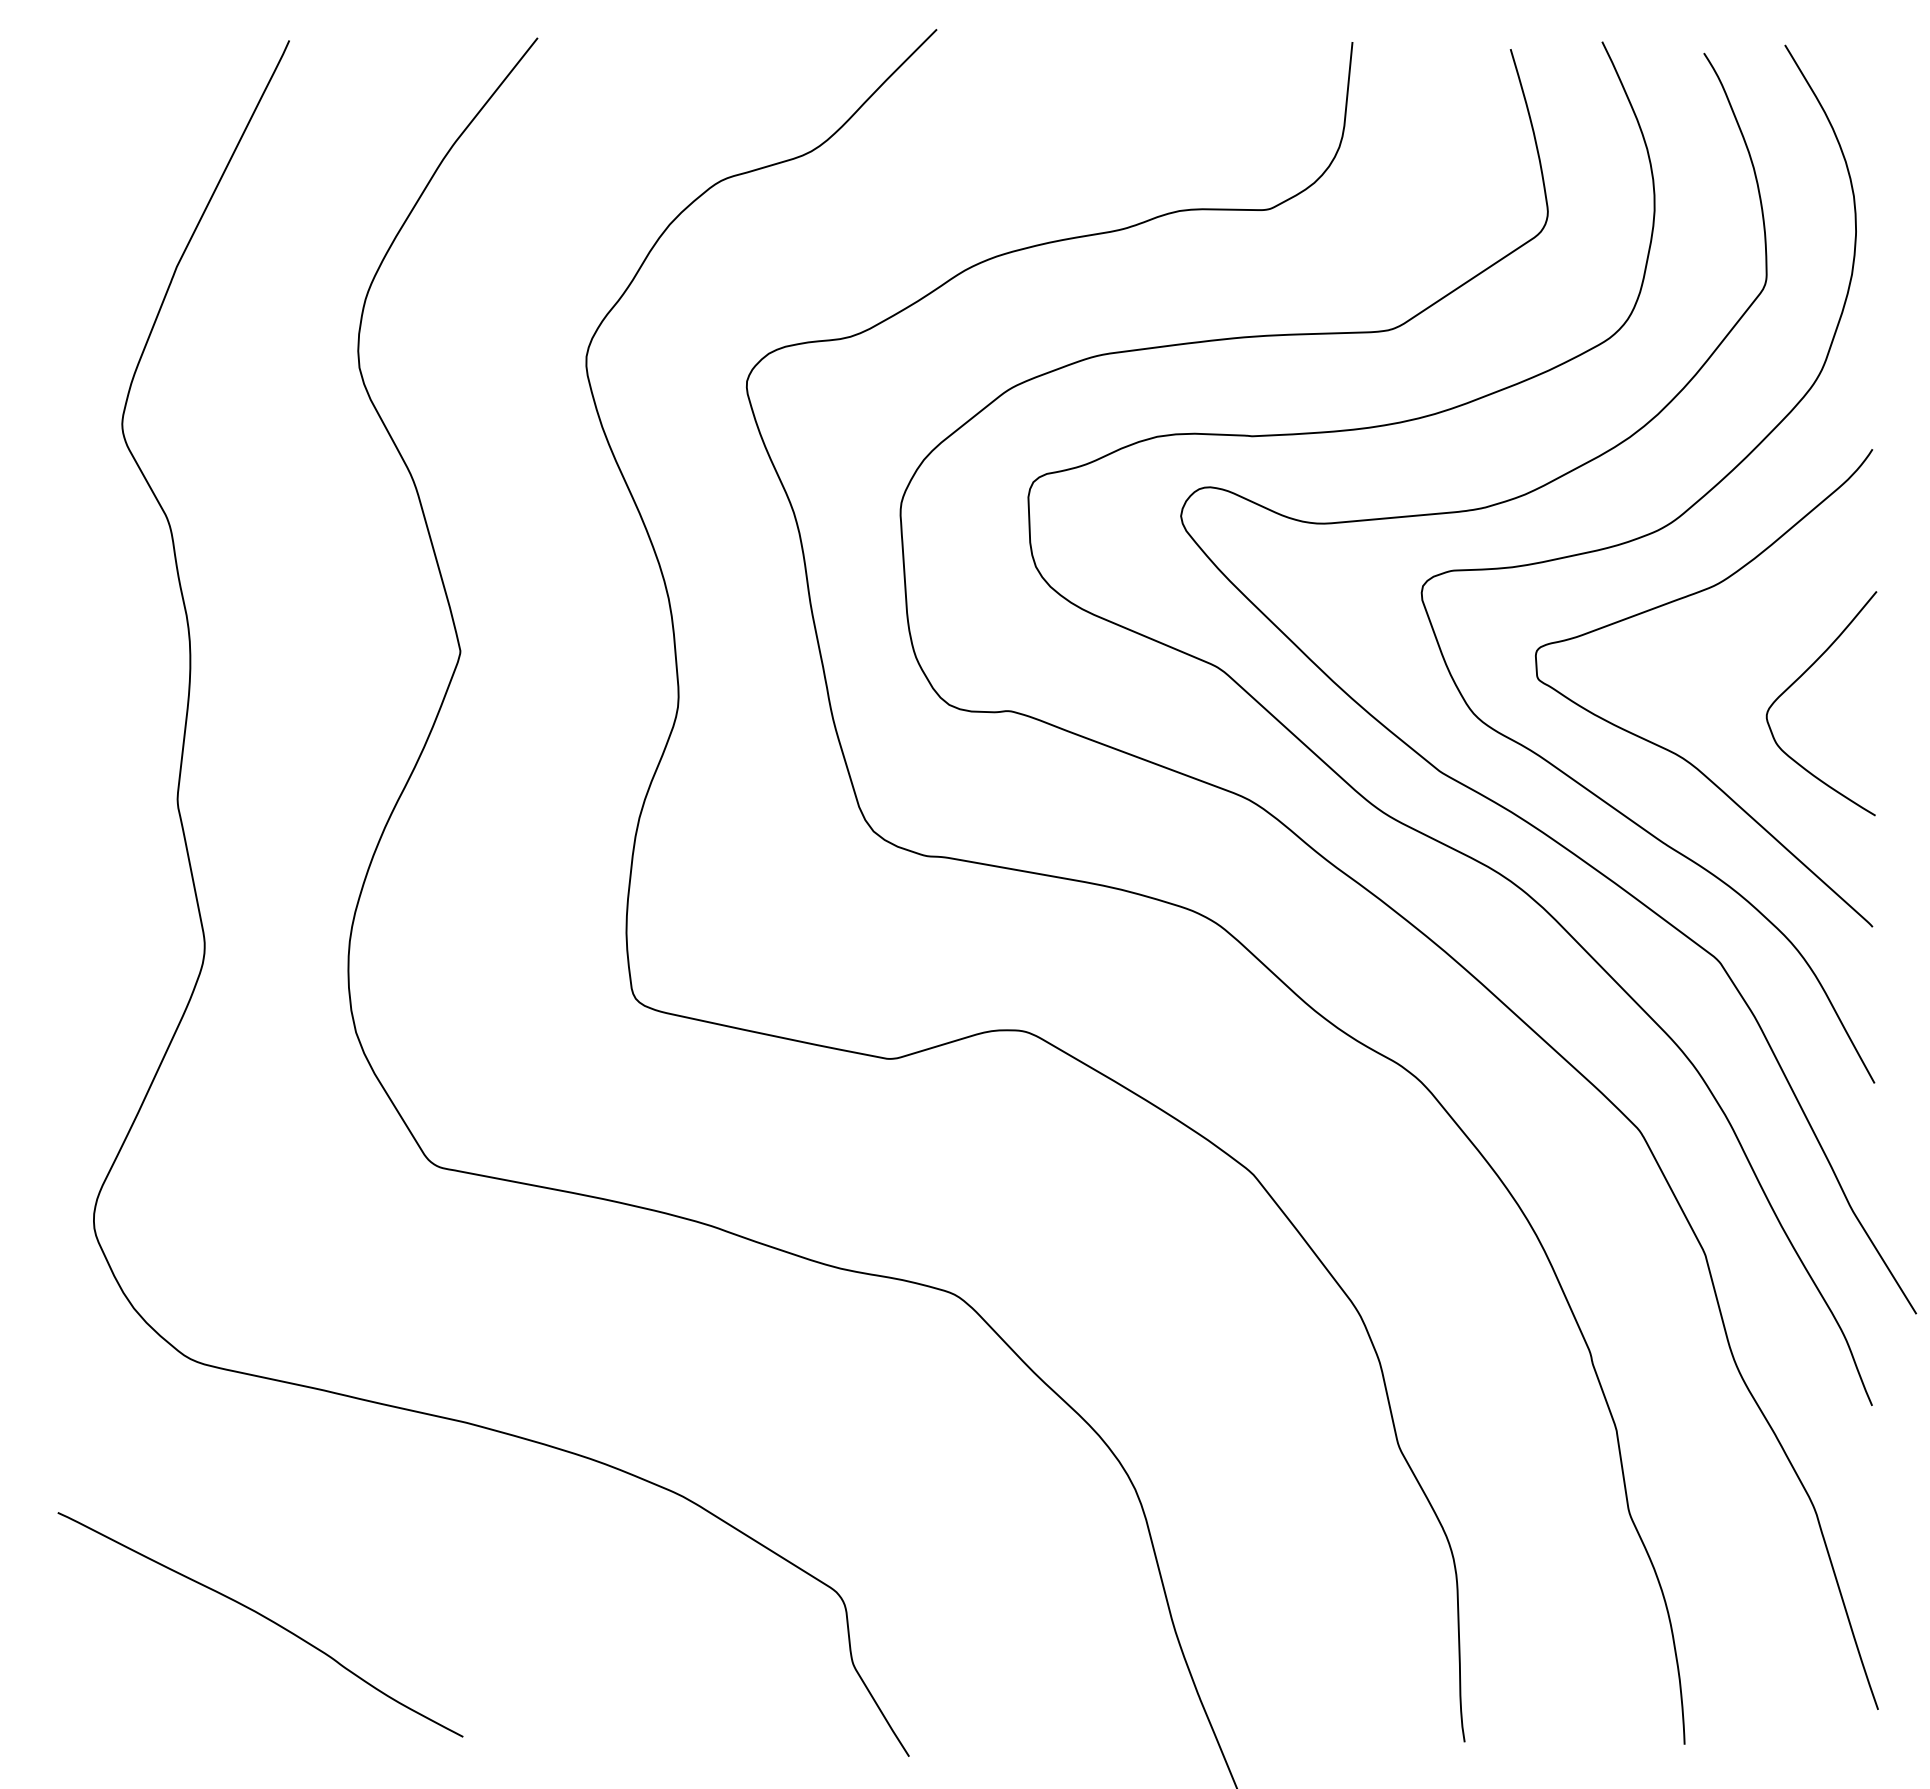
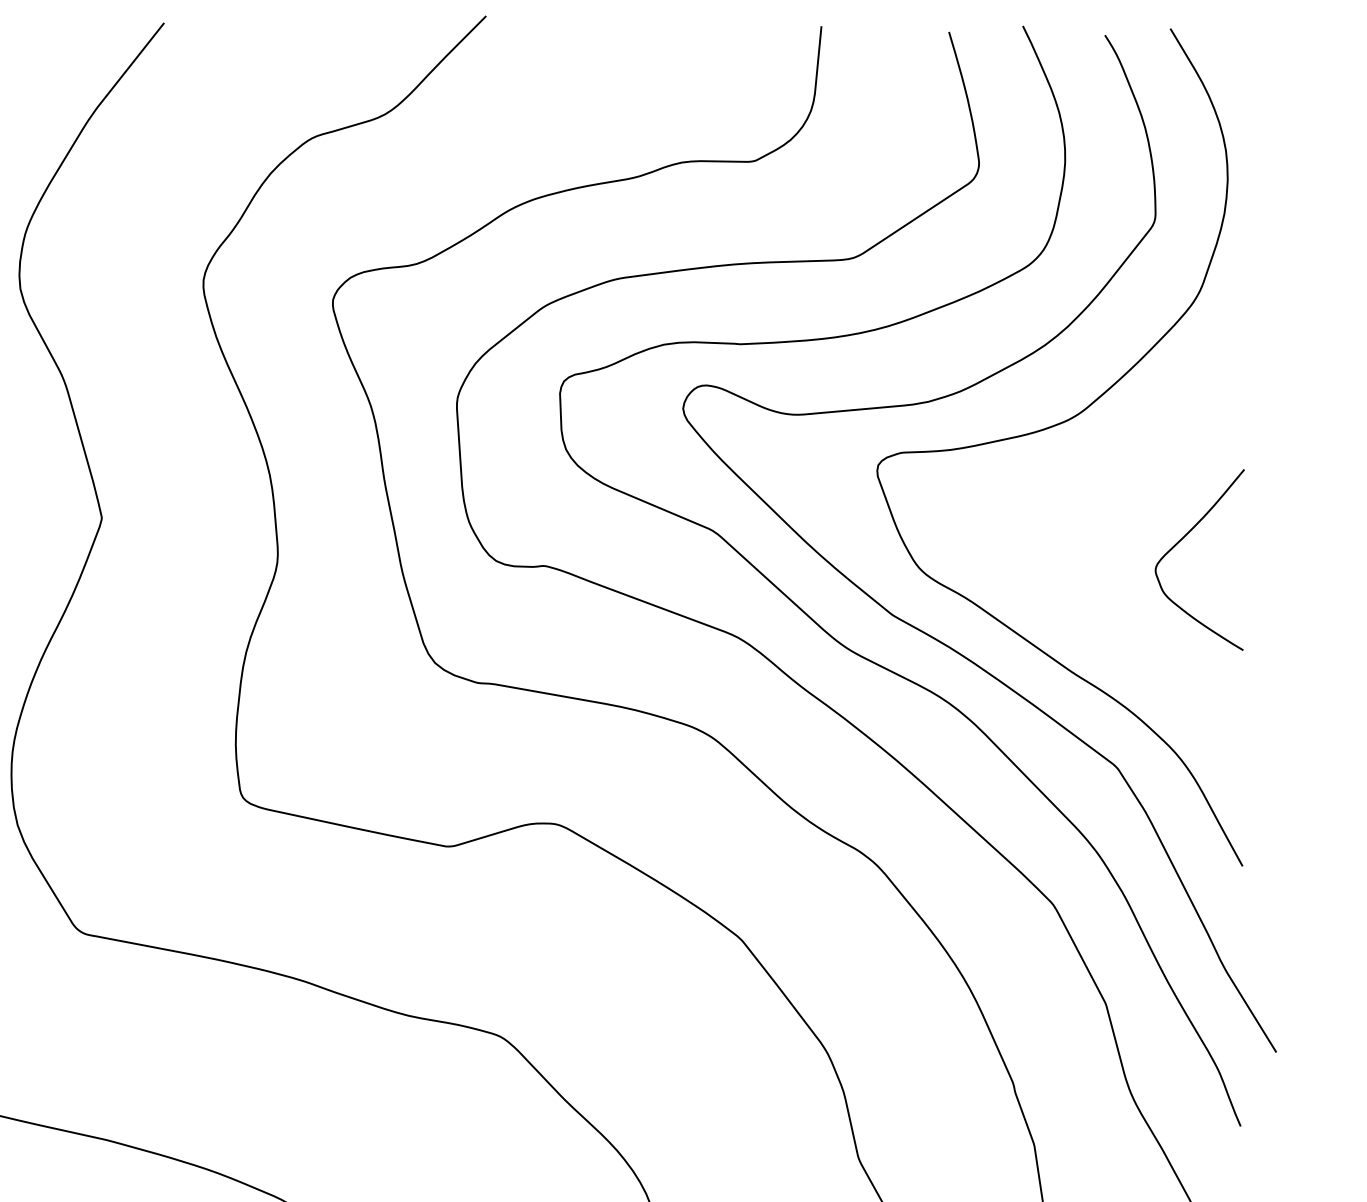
curve: (1673, 751) -> (1080, 598), removed

